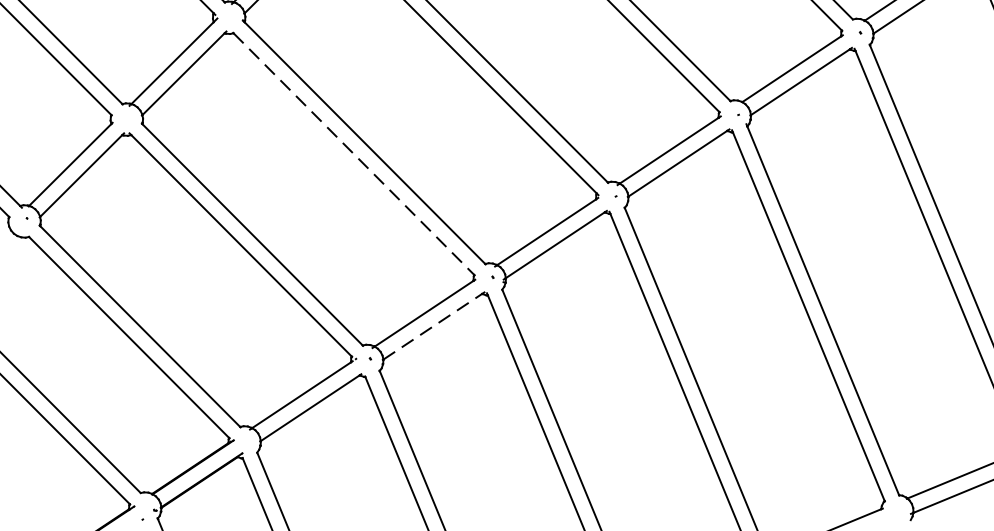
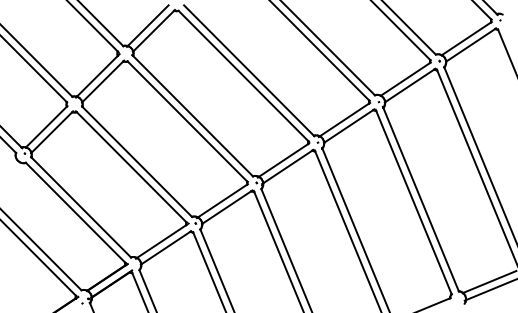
line: (353, 153) -> (187, 121), dashed -> solid
line: (432, 326) -> (226, 207), dashed -> solid

